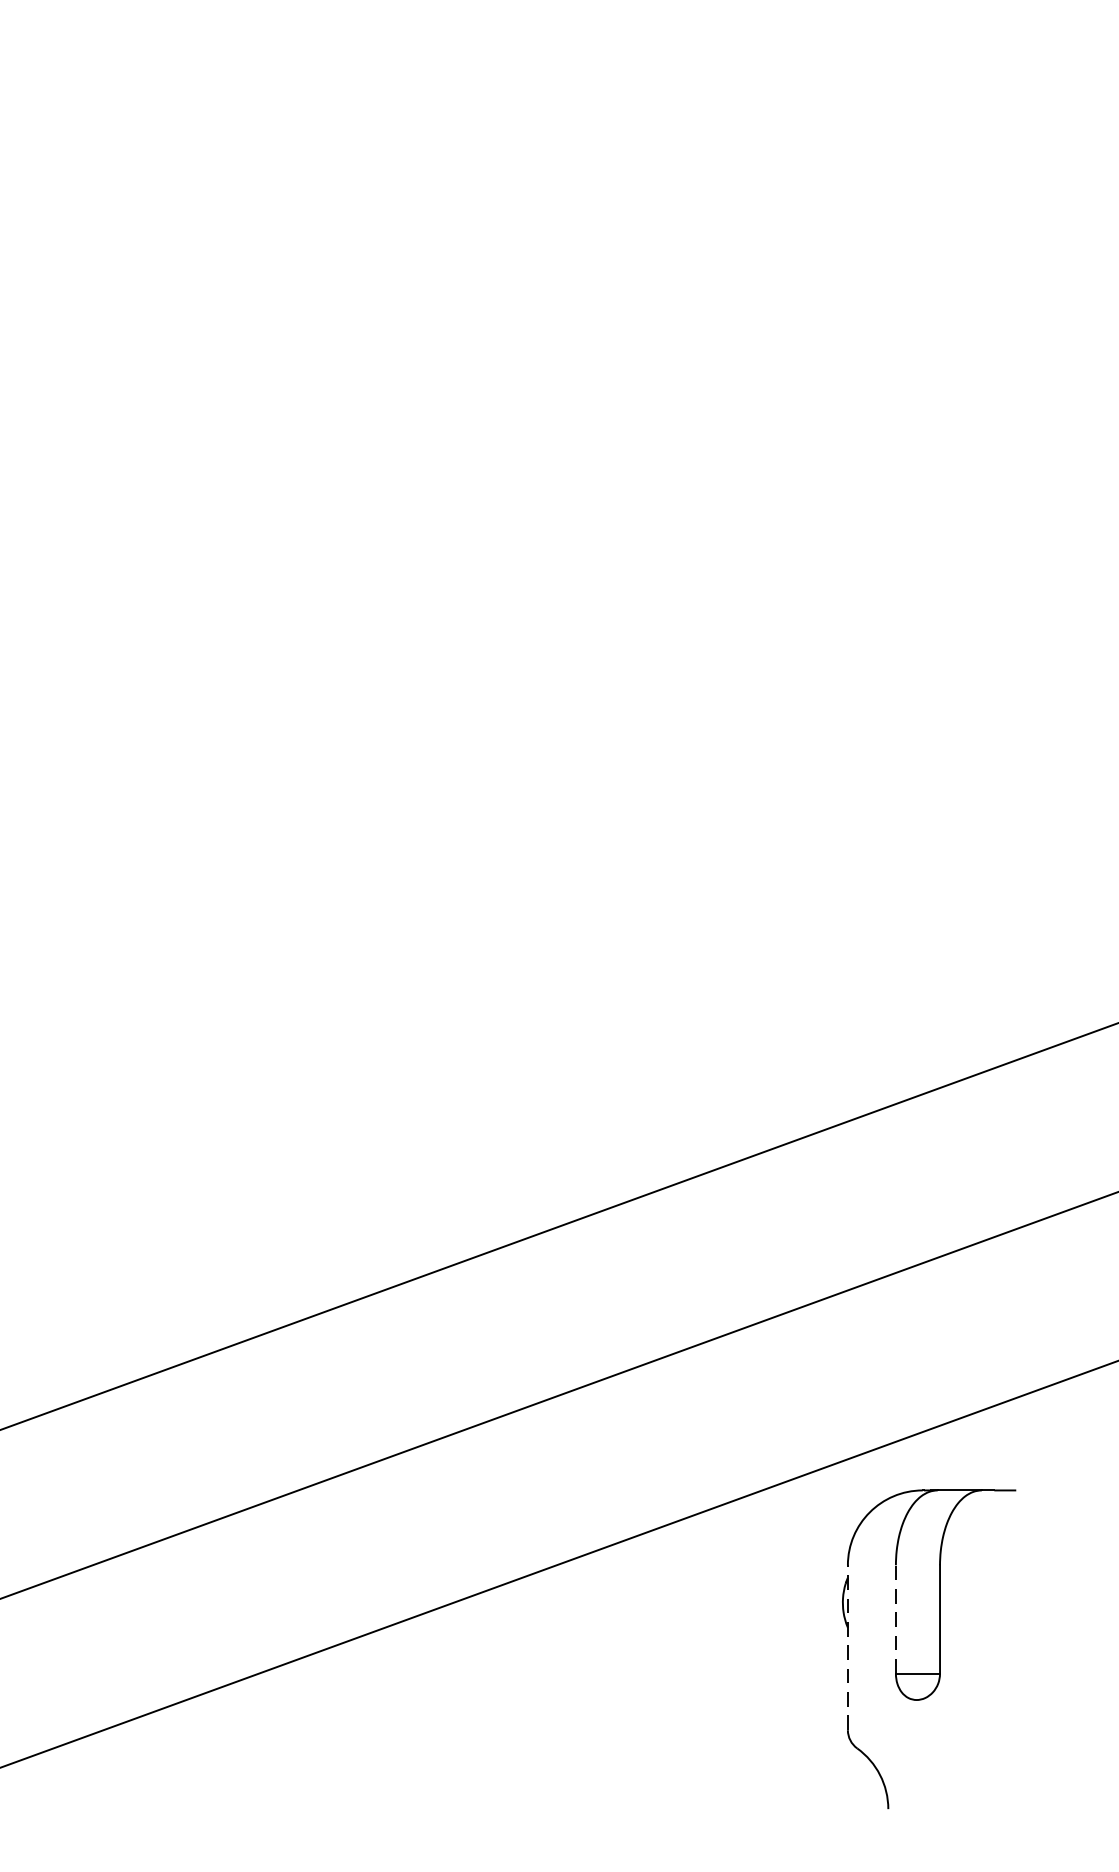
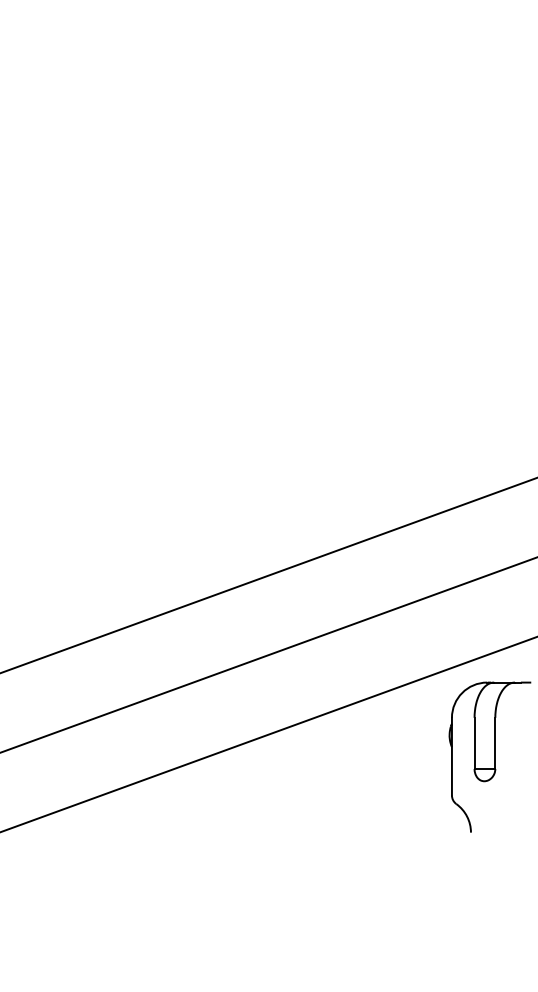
line: (895, 1619) -> (474, 743), dashed -> solid
line: (846, 1647) -> (451, 756), dashed -> solid

